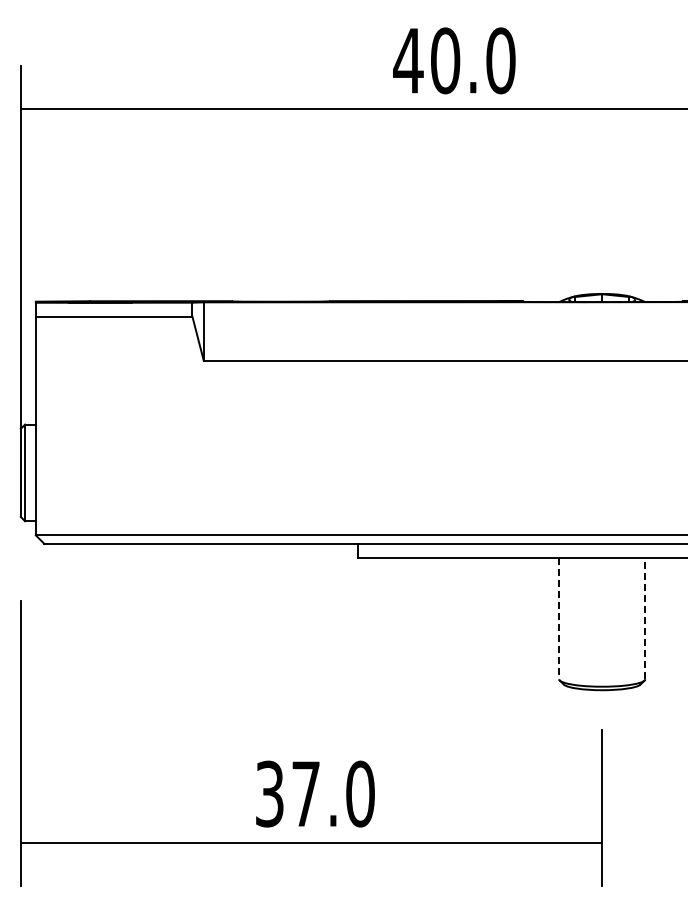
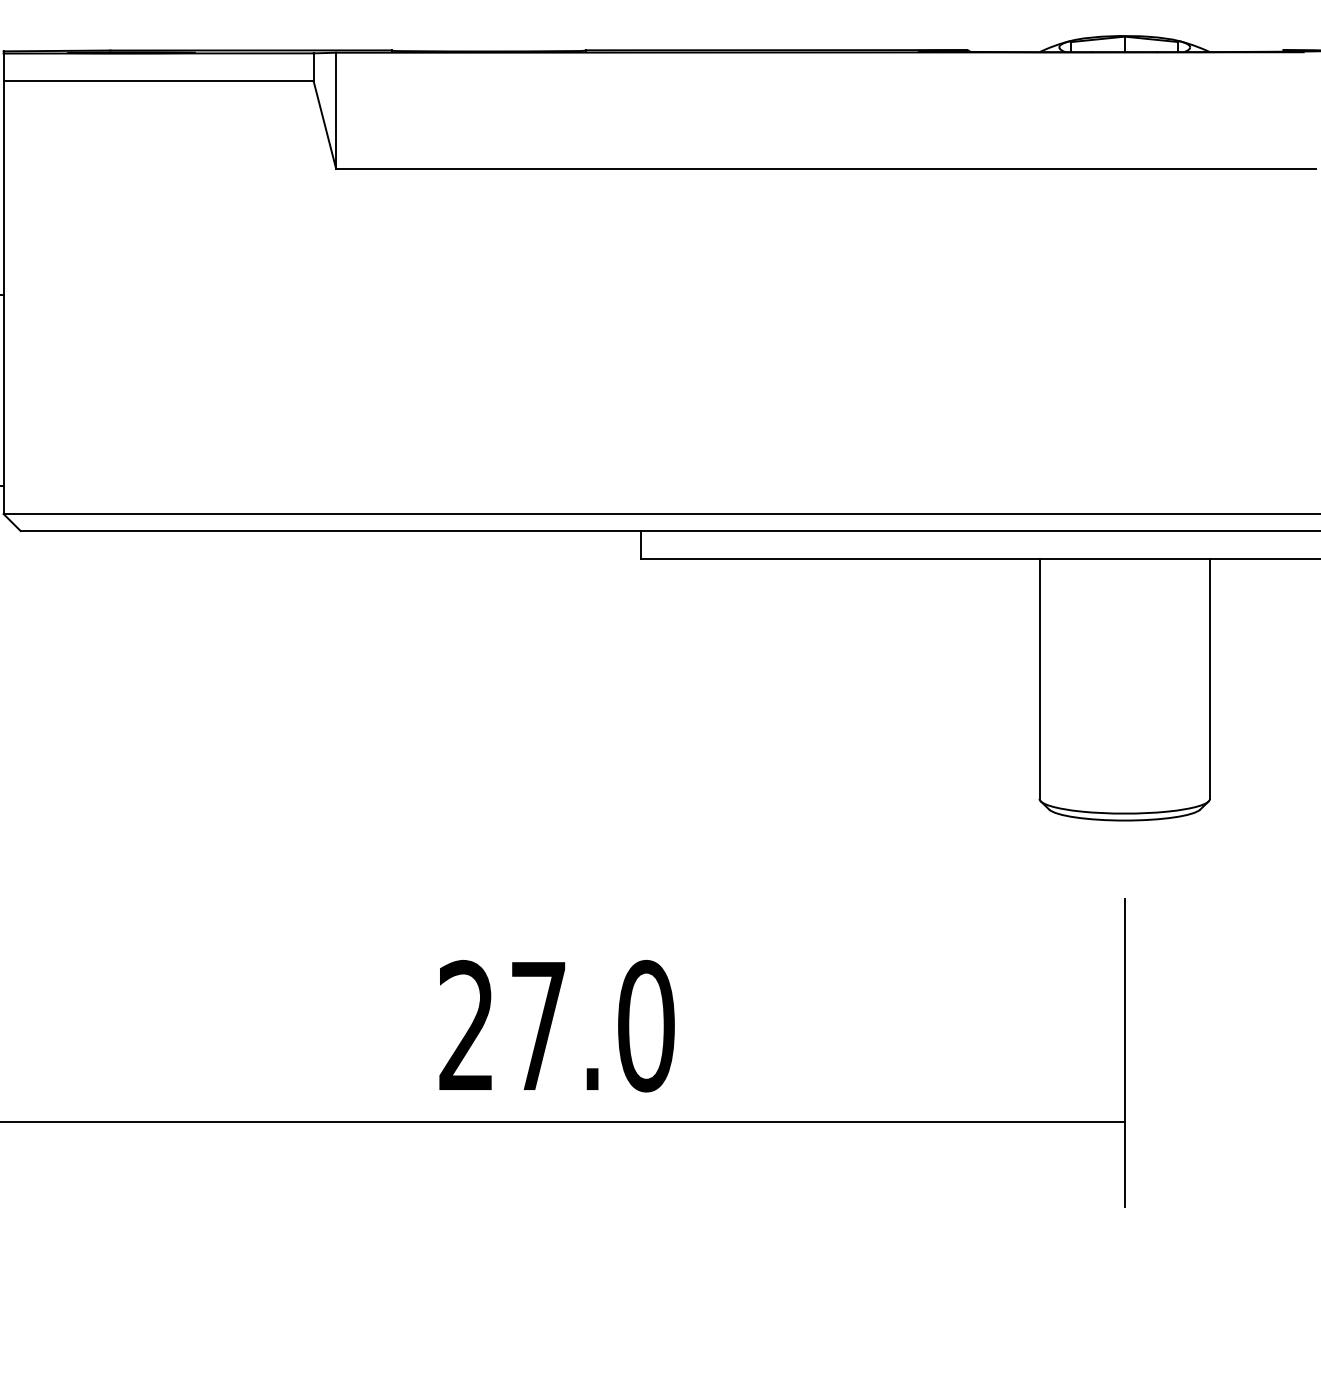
line: (559, 618) -> (1040, 678), dashed -> solid
line: (645, 618) -> (1210, 678), dashed -> solid
text: (269, 793) -> (466, 1024), 37.0 -> 27.0

